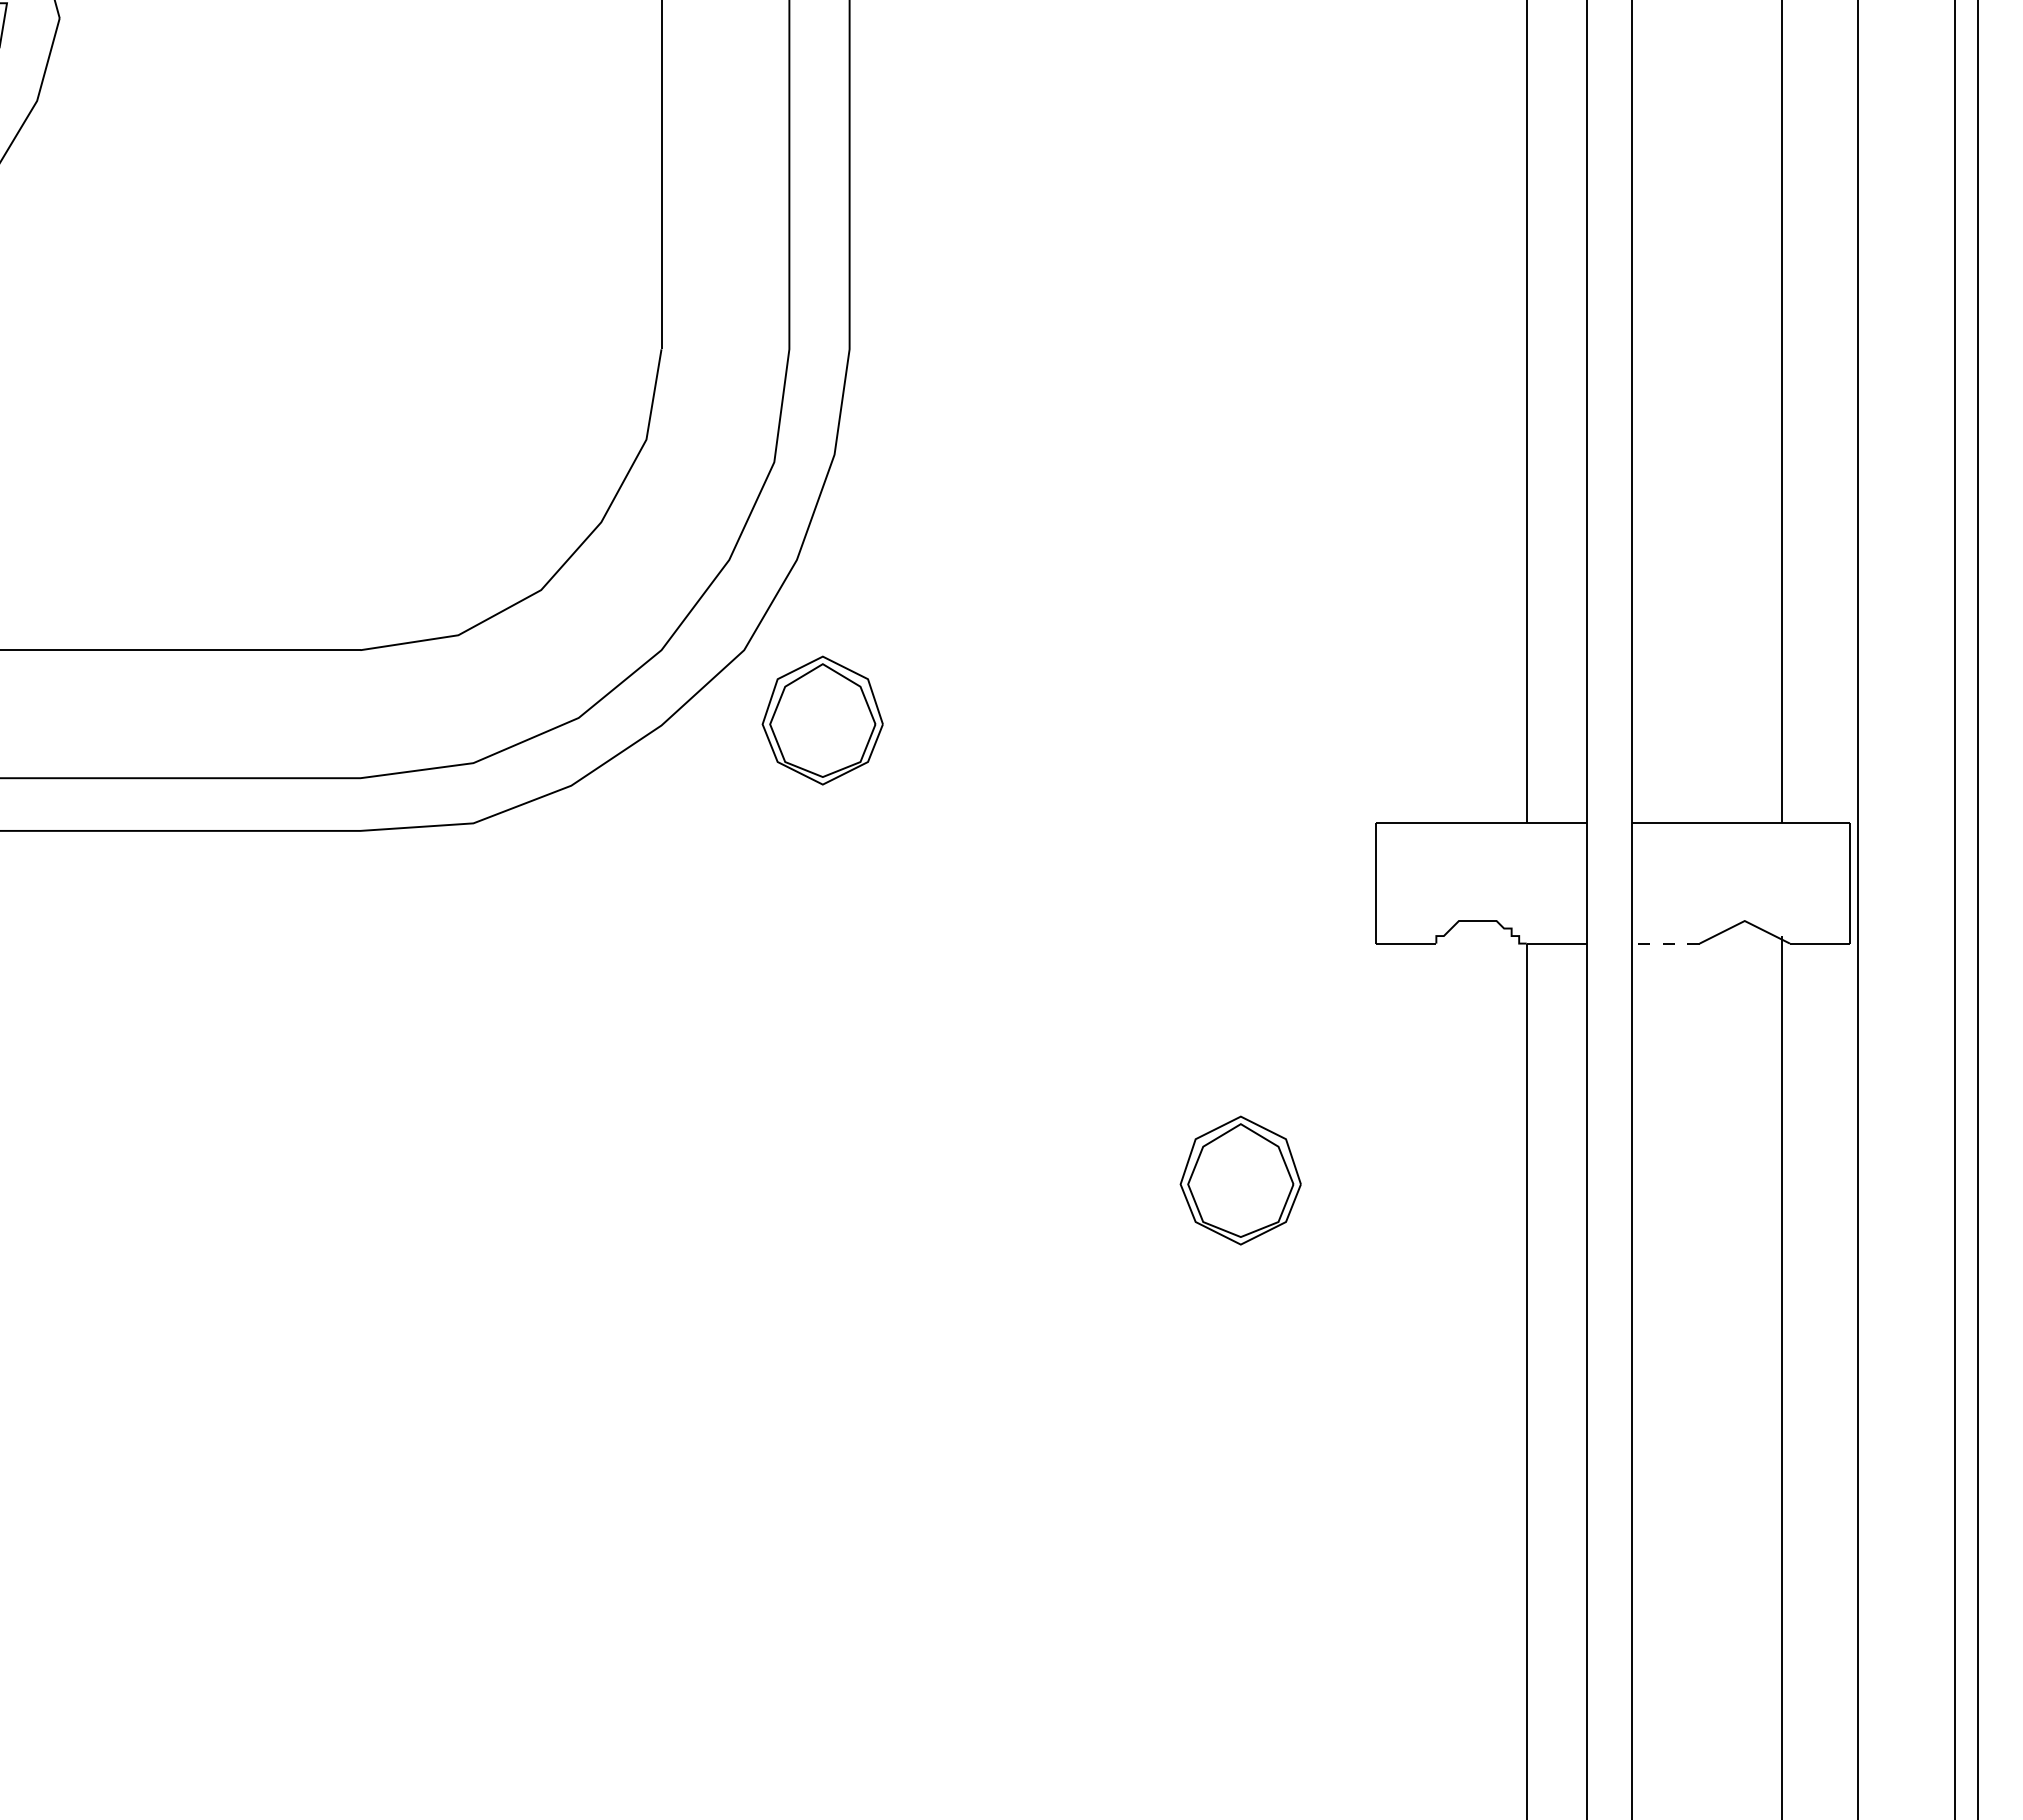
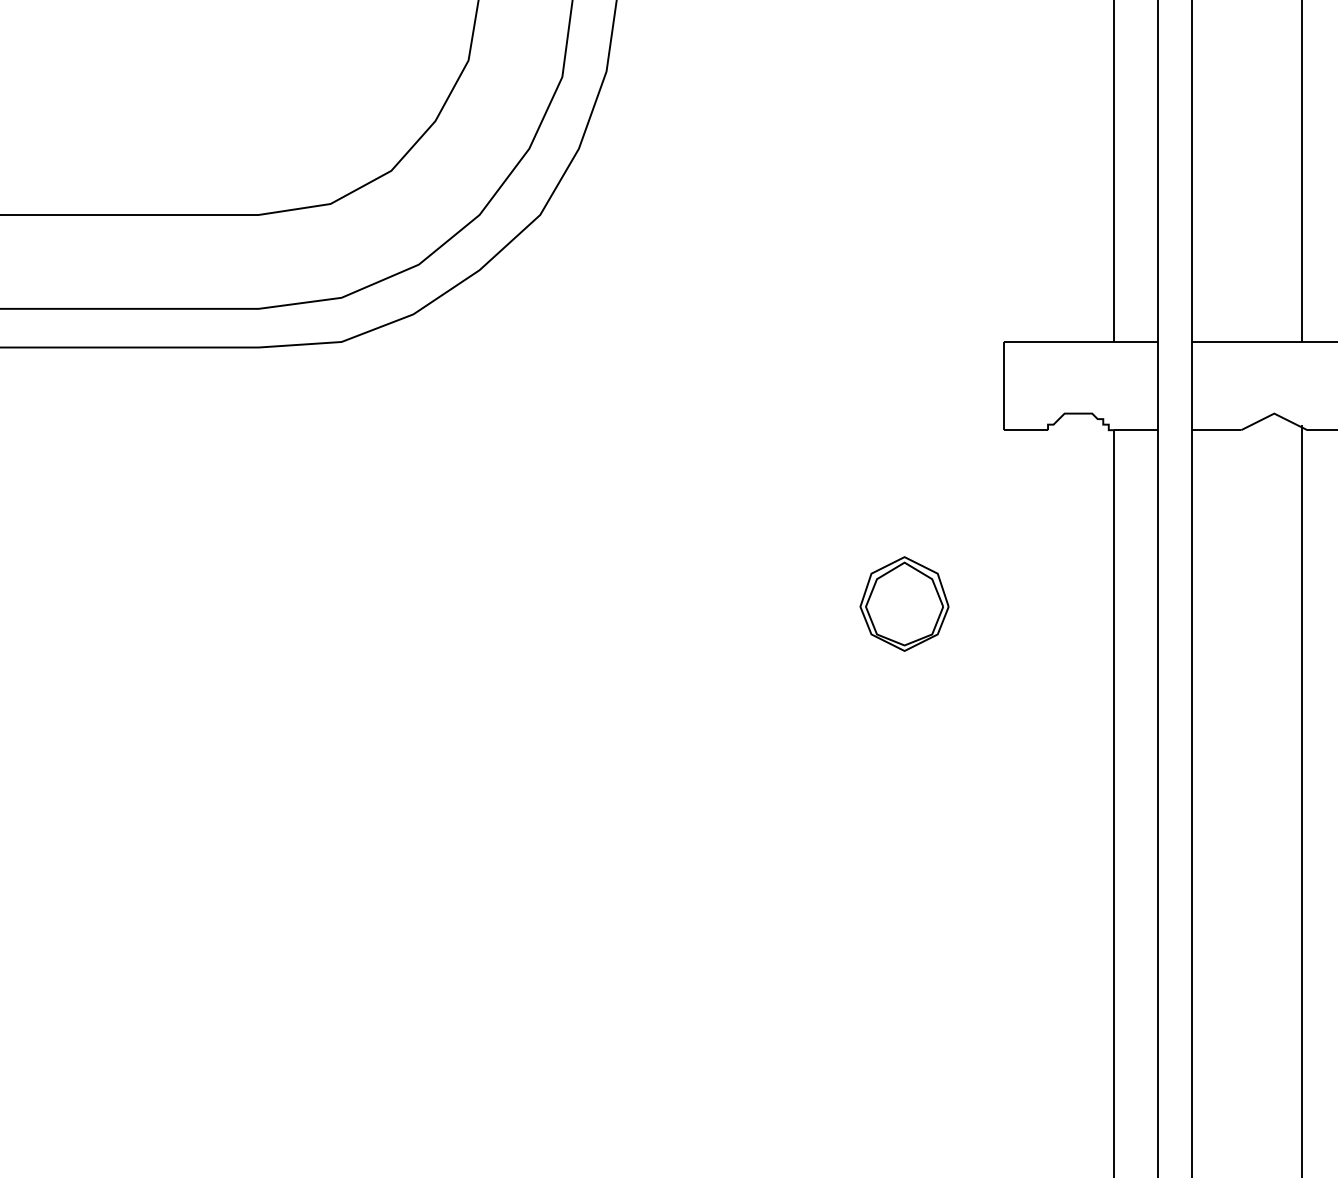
part: (822, 720) -> (597, 266), removed
line: (1665, 943) -> (1216, 430), dashed -> solid

